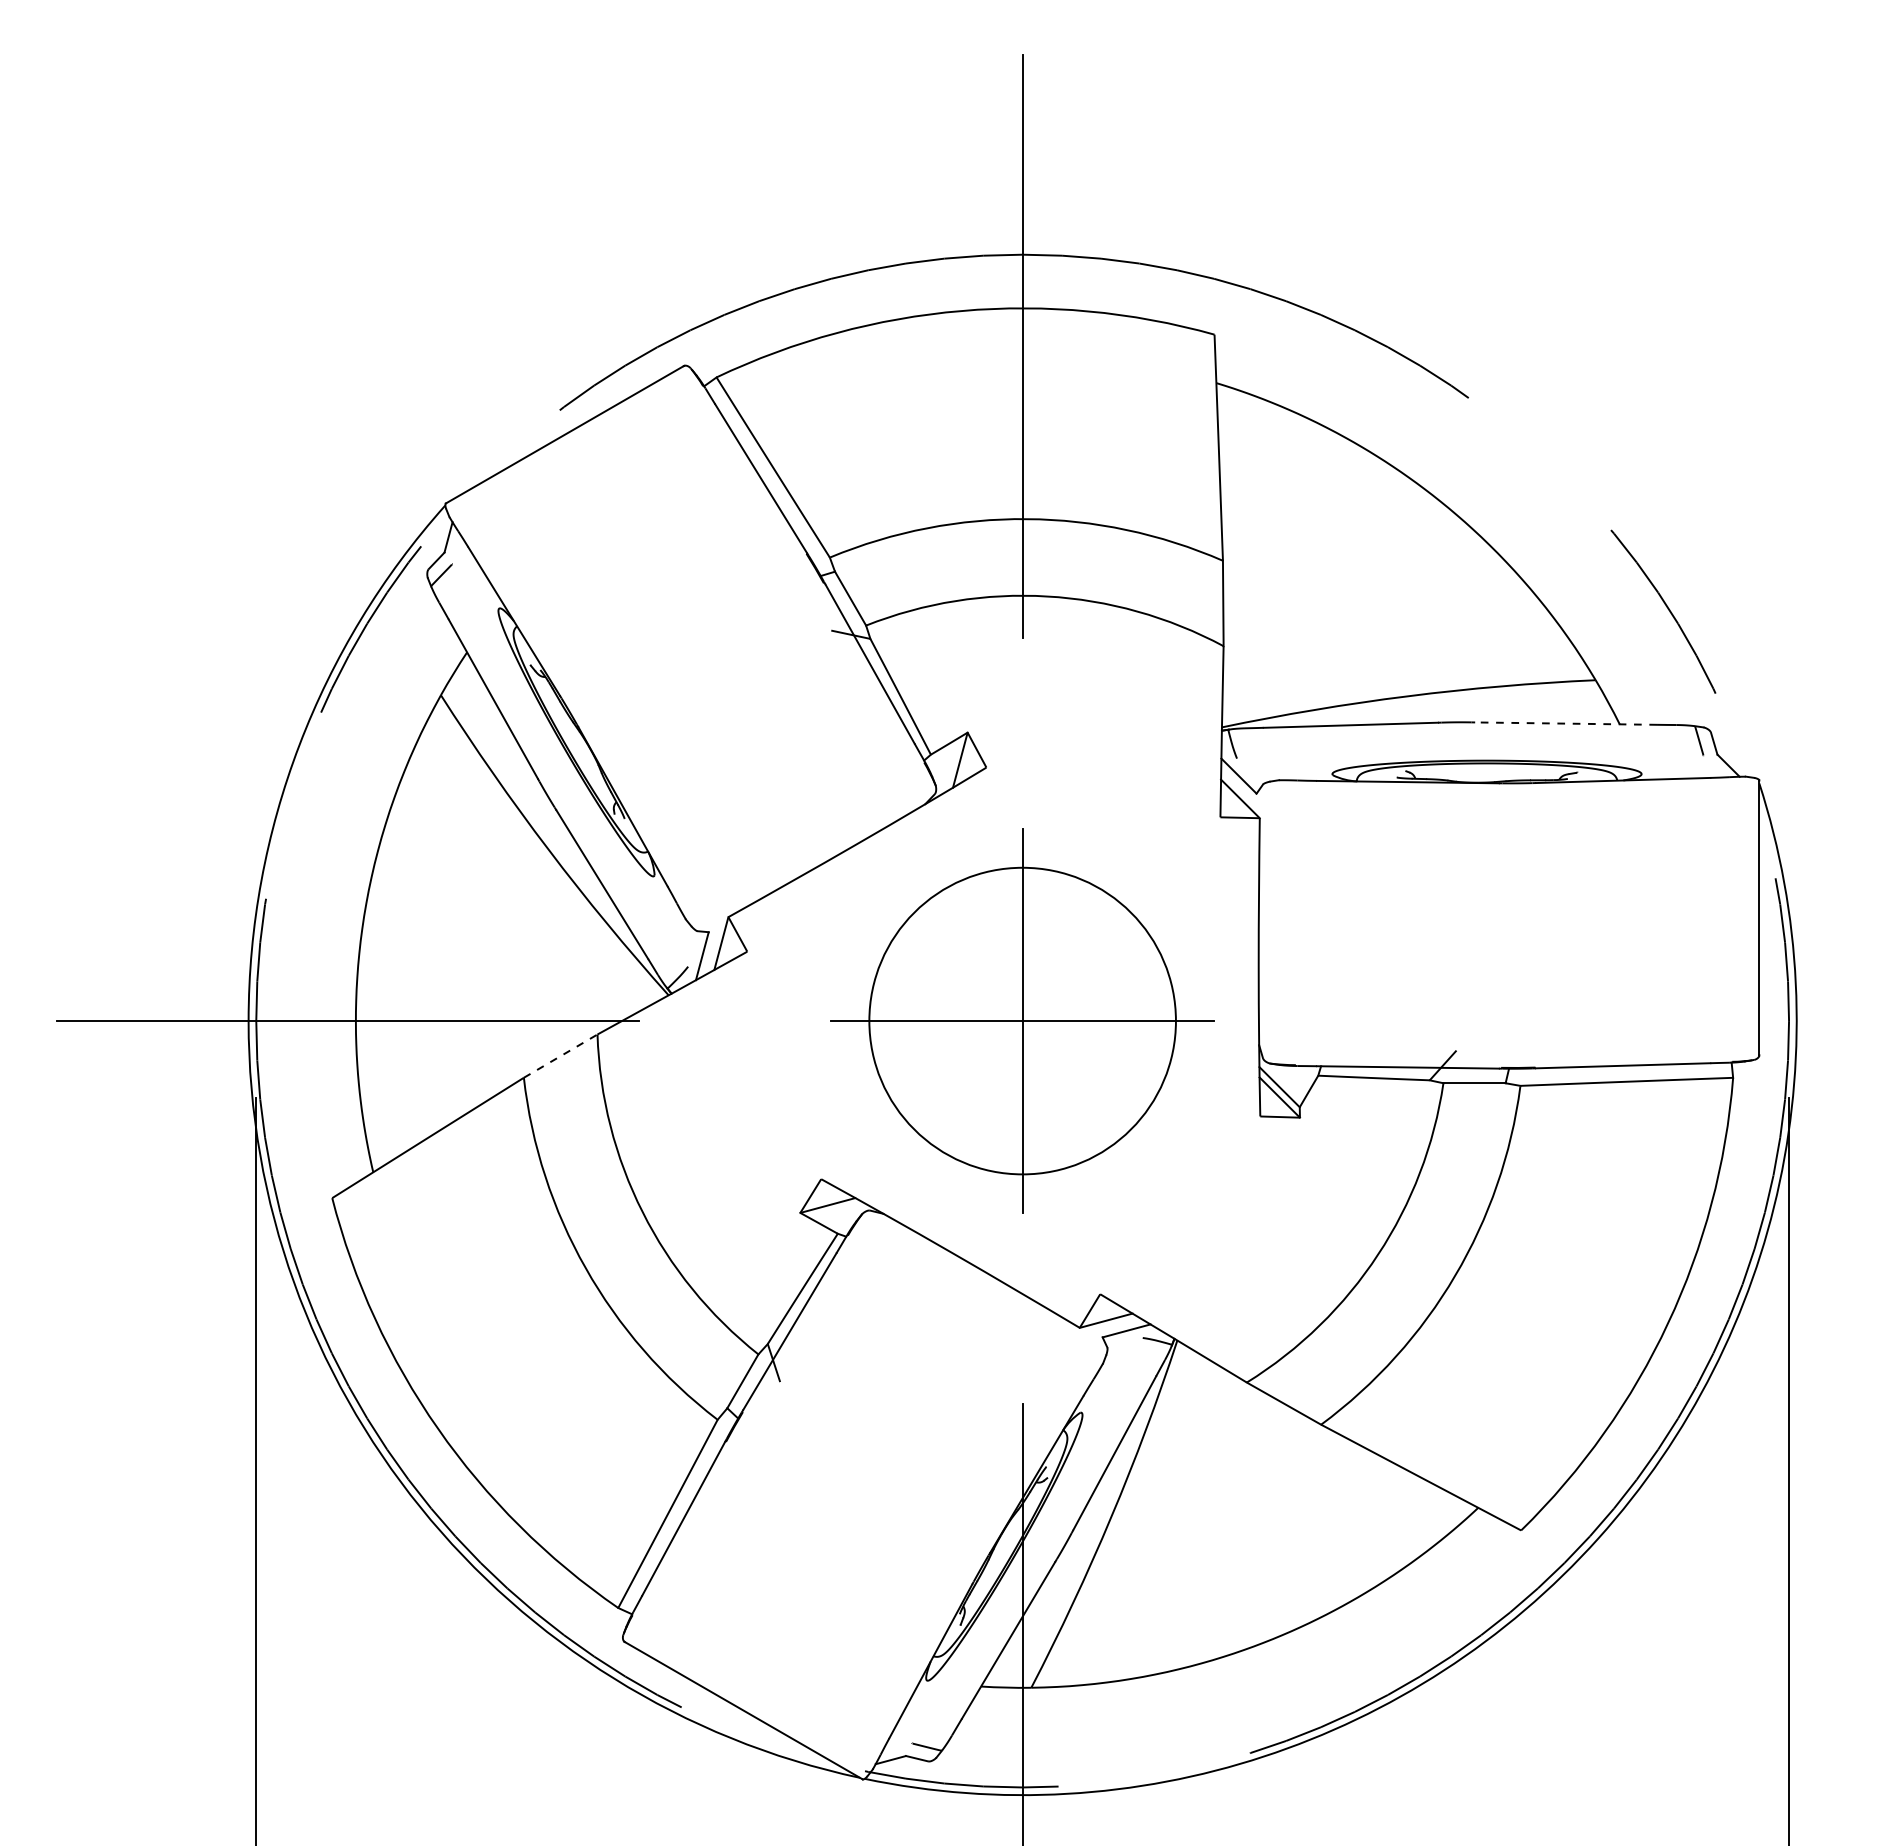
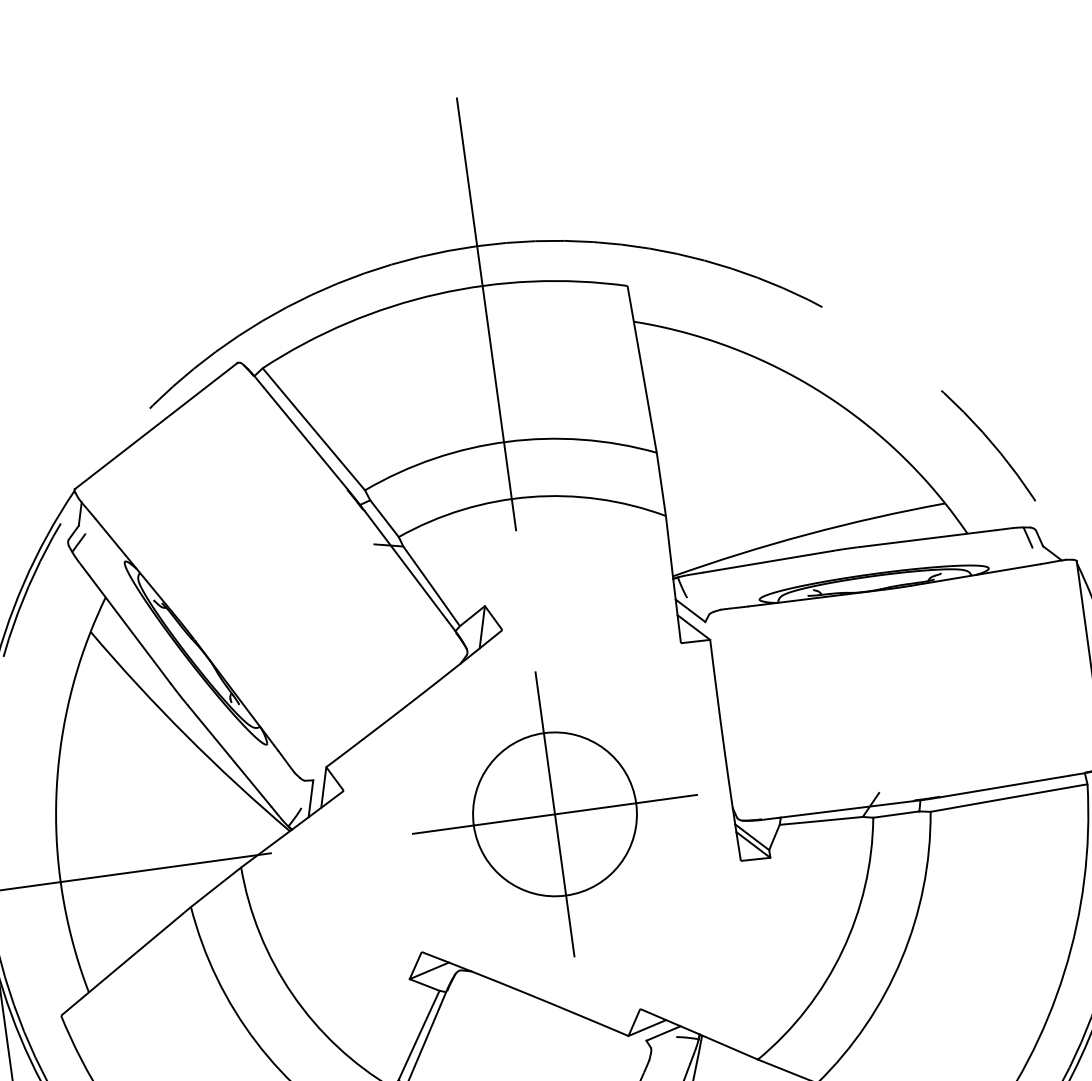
line: (1566, 723) -> (927, 538), dashed -> solid
circle: (1022, 1020) -> (554, 813), size x0.71
line: (560, 1056) -> (215, 887), dashed -> solid

